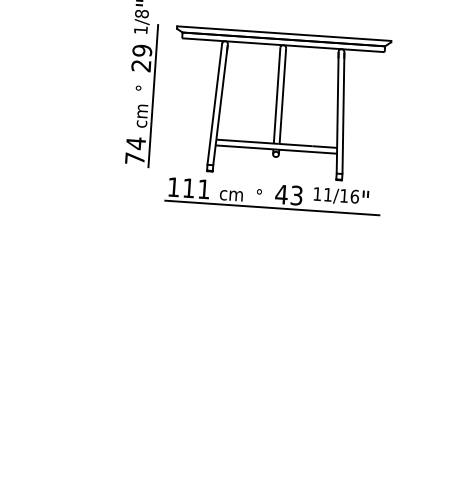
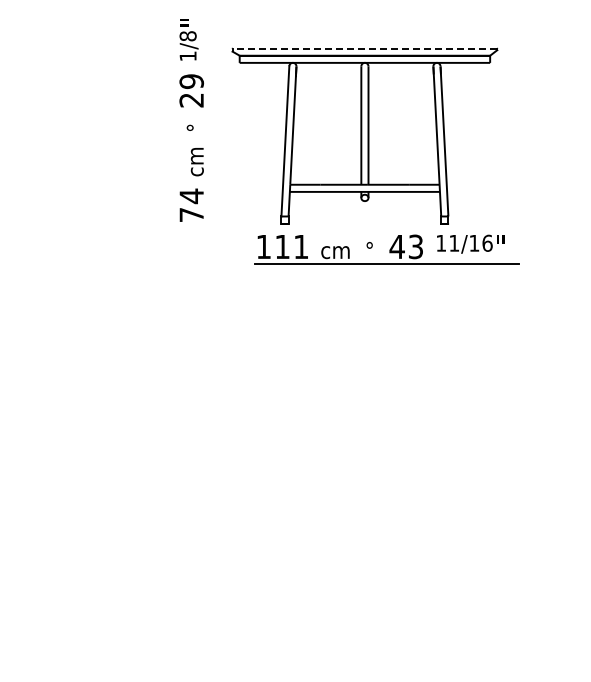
line: (283, 33) -> (364, 48), solid -> dashed
line: (152, 96) -> (208, 136), removed
part: (272, 196) -> (386, 249), moved

